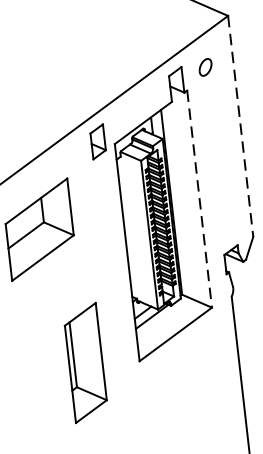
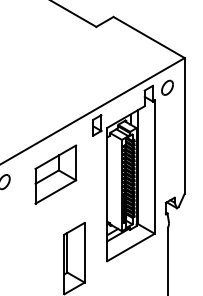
part: (205, 67) -> (167, 87), size x1.43
line: (240, 125) -> (184, 125), dashed -> solid
line: (199, 199) -> (154, 167), dashed -> solid

